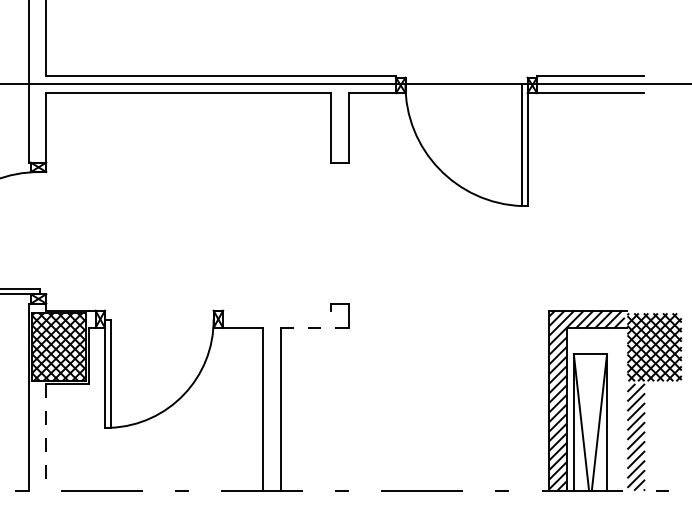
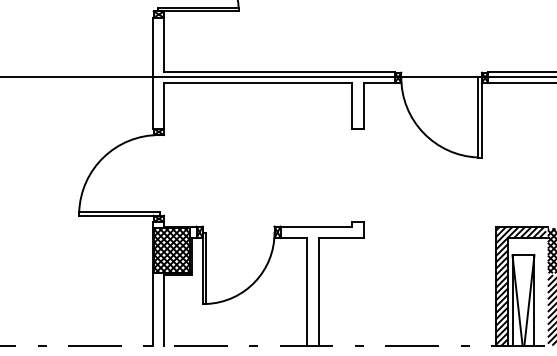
line: (277, 310) -> (316, 226), added
line: (314, 328) -> (341, 238), dashed -> solid
line: (47, 437) -> (164, 310), dashed -> solid

